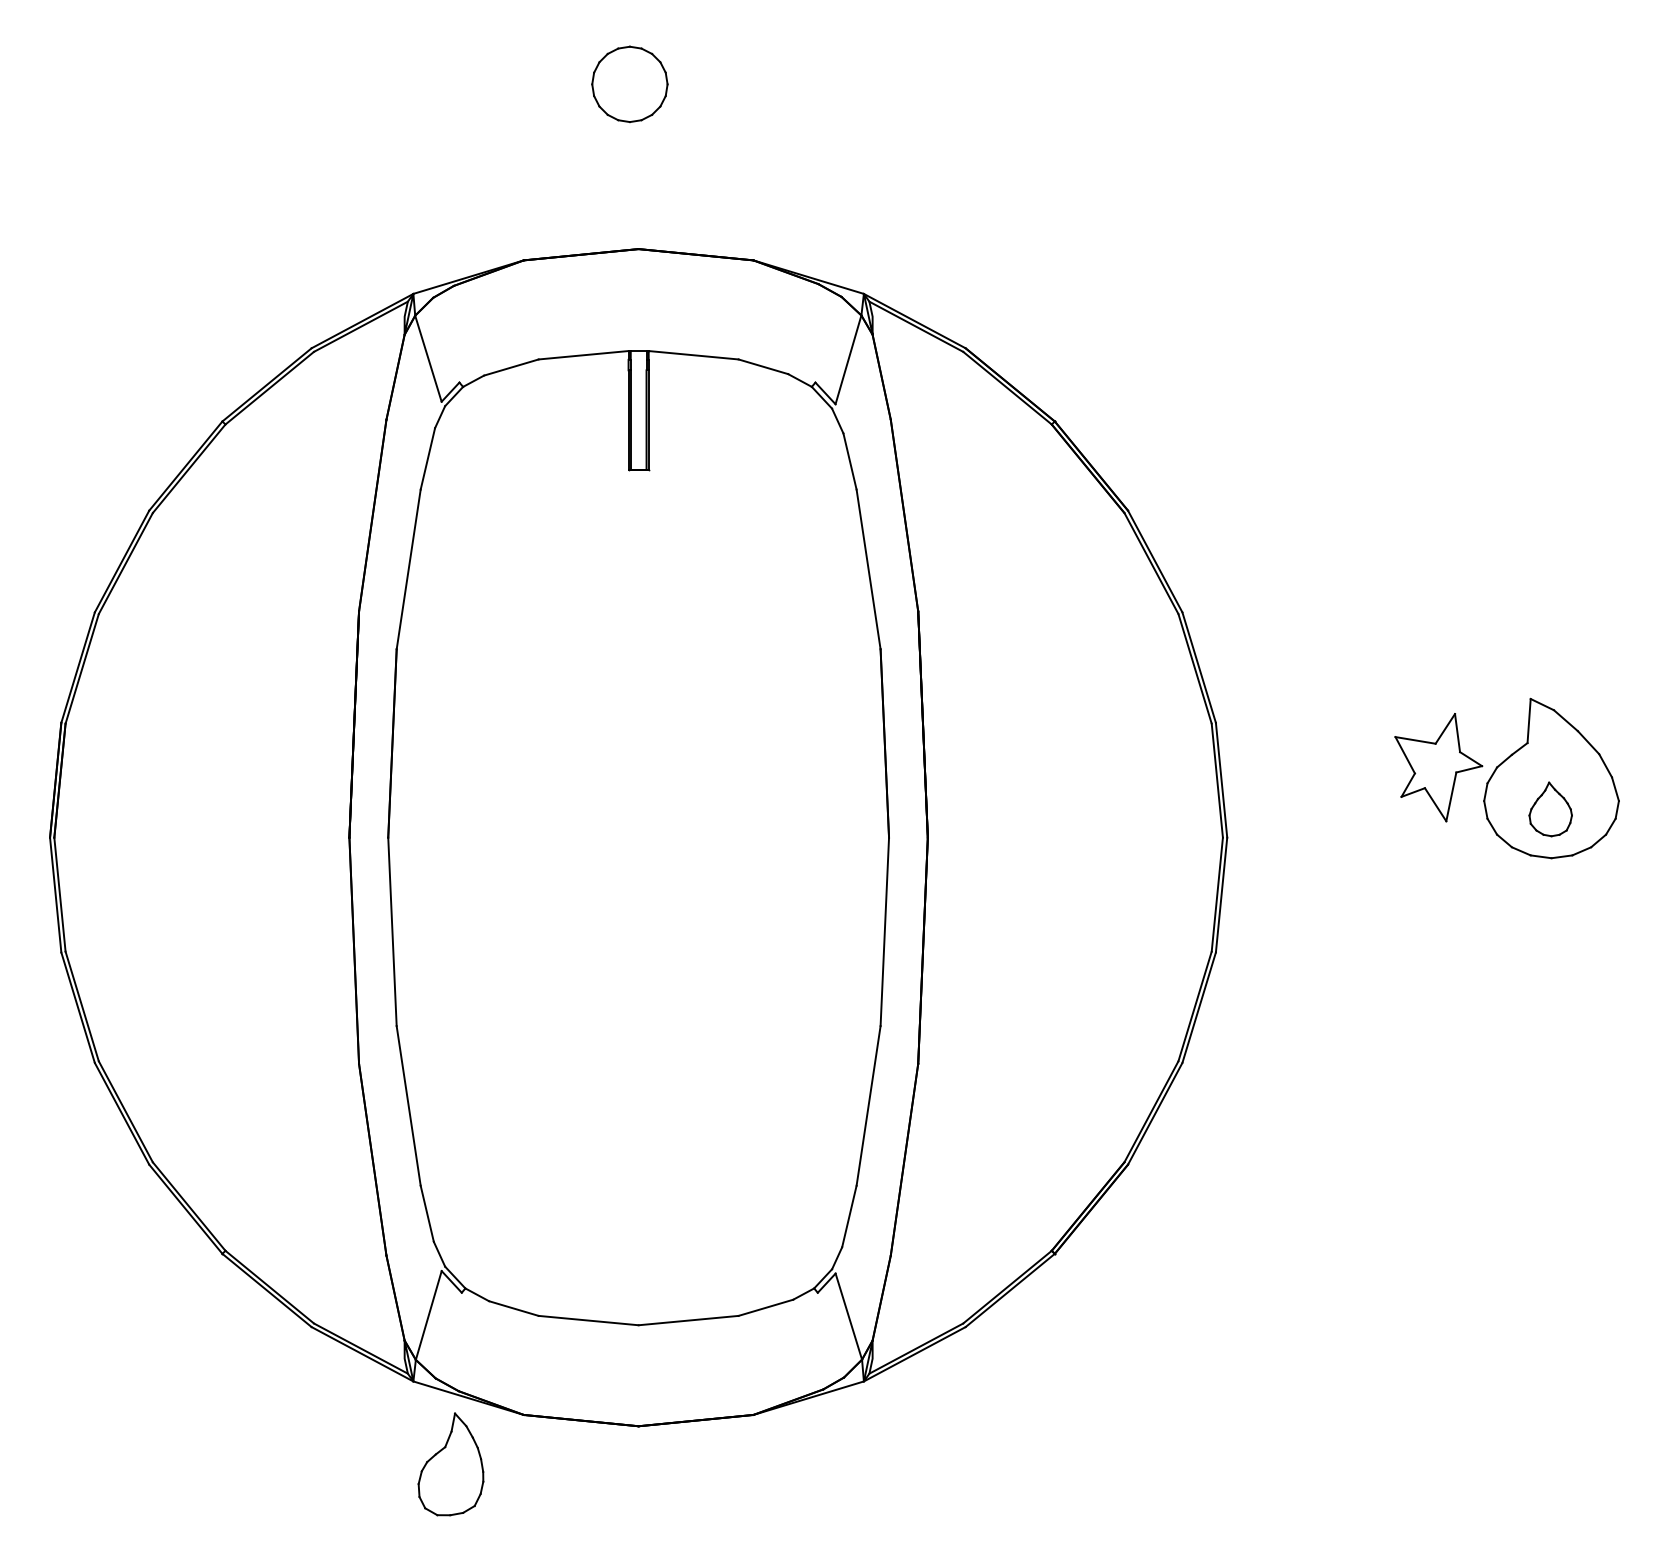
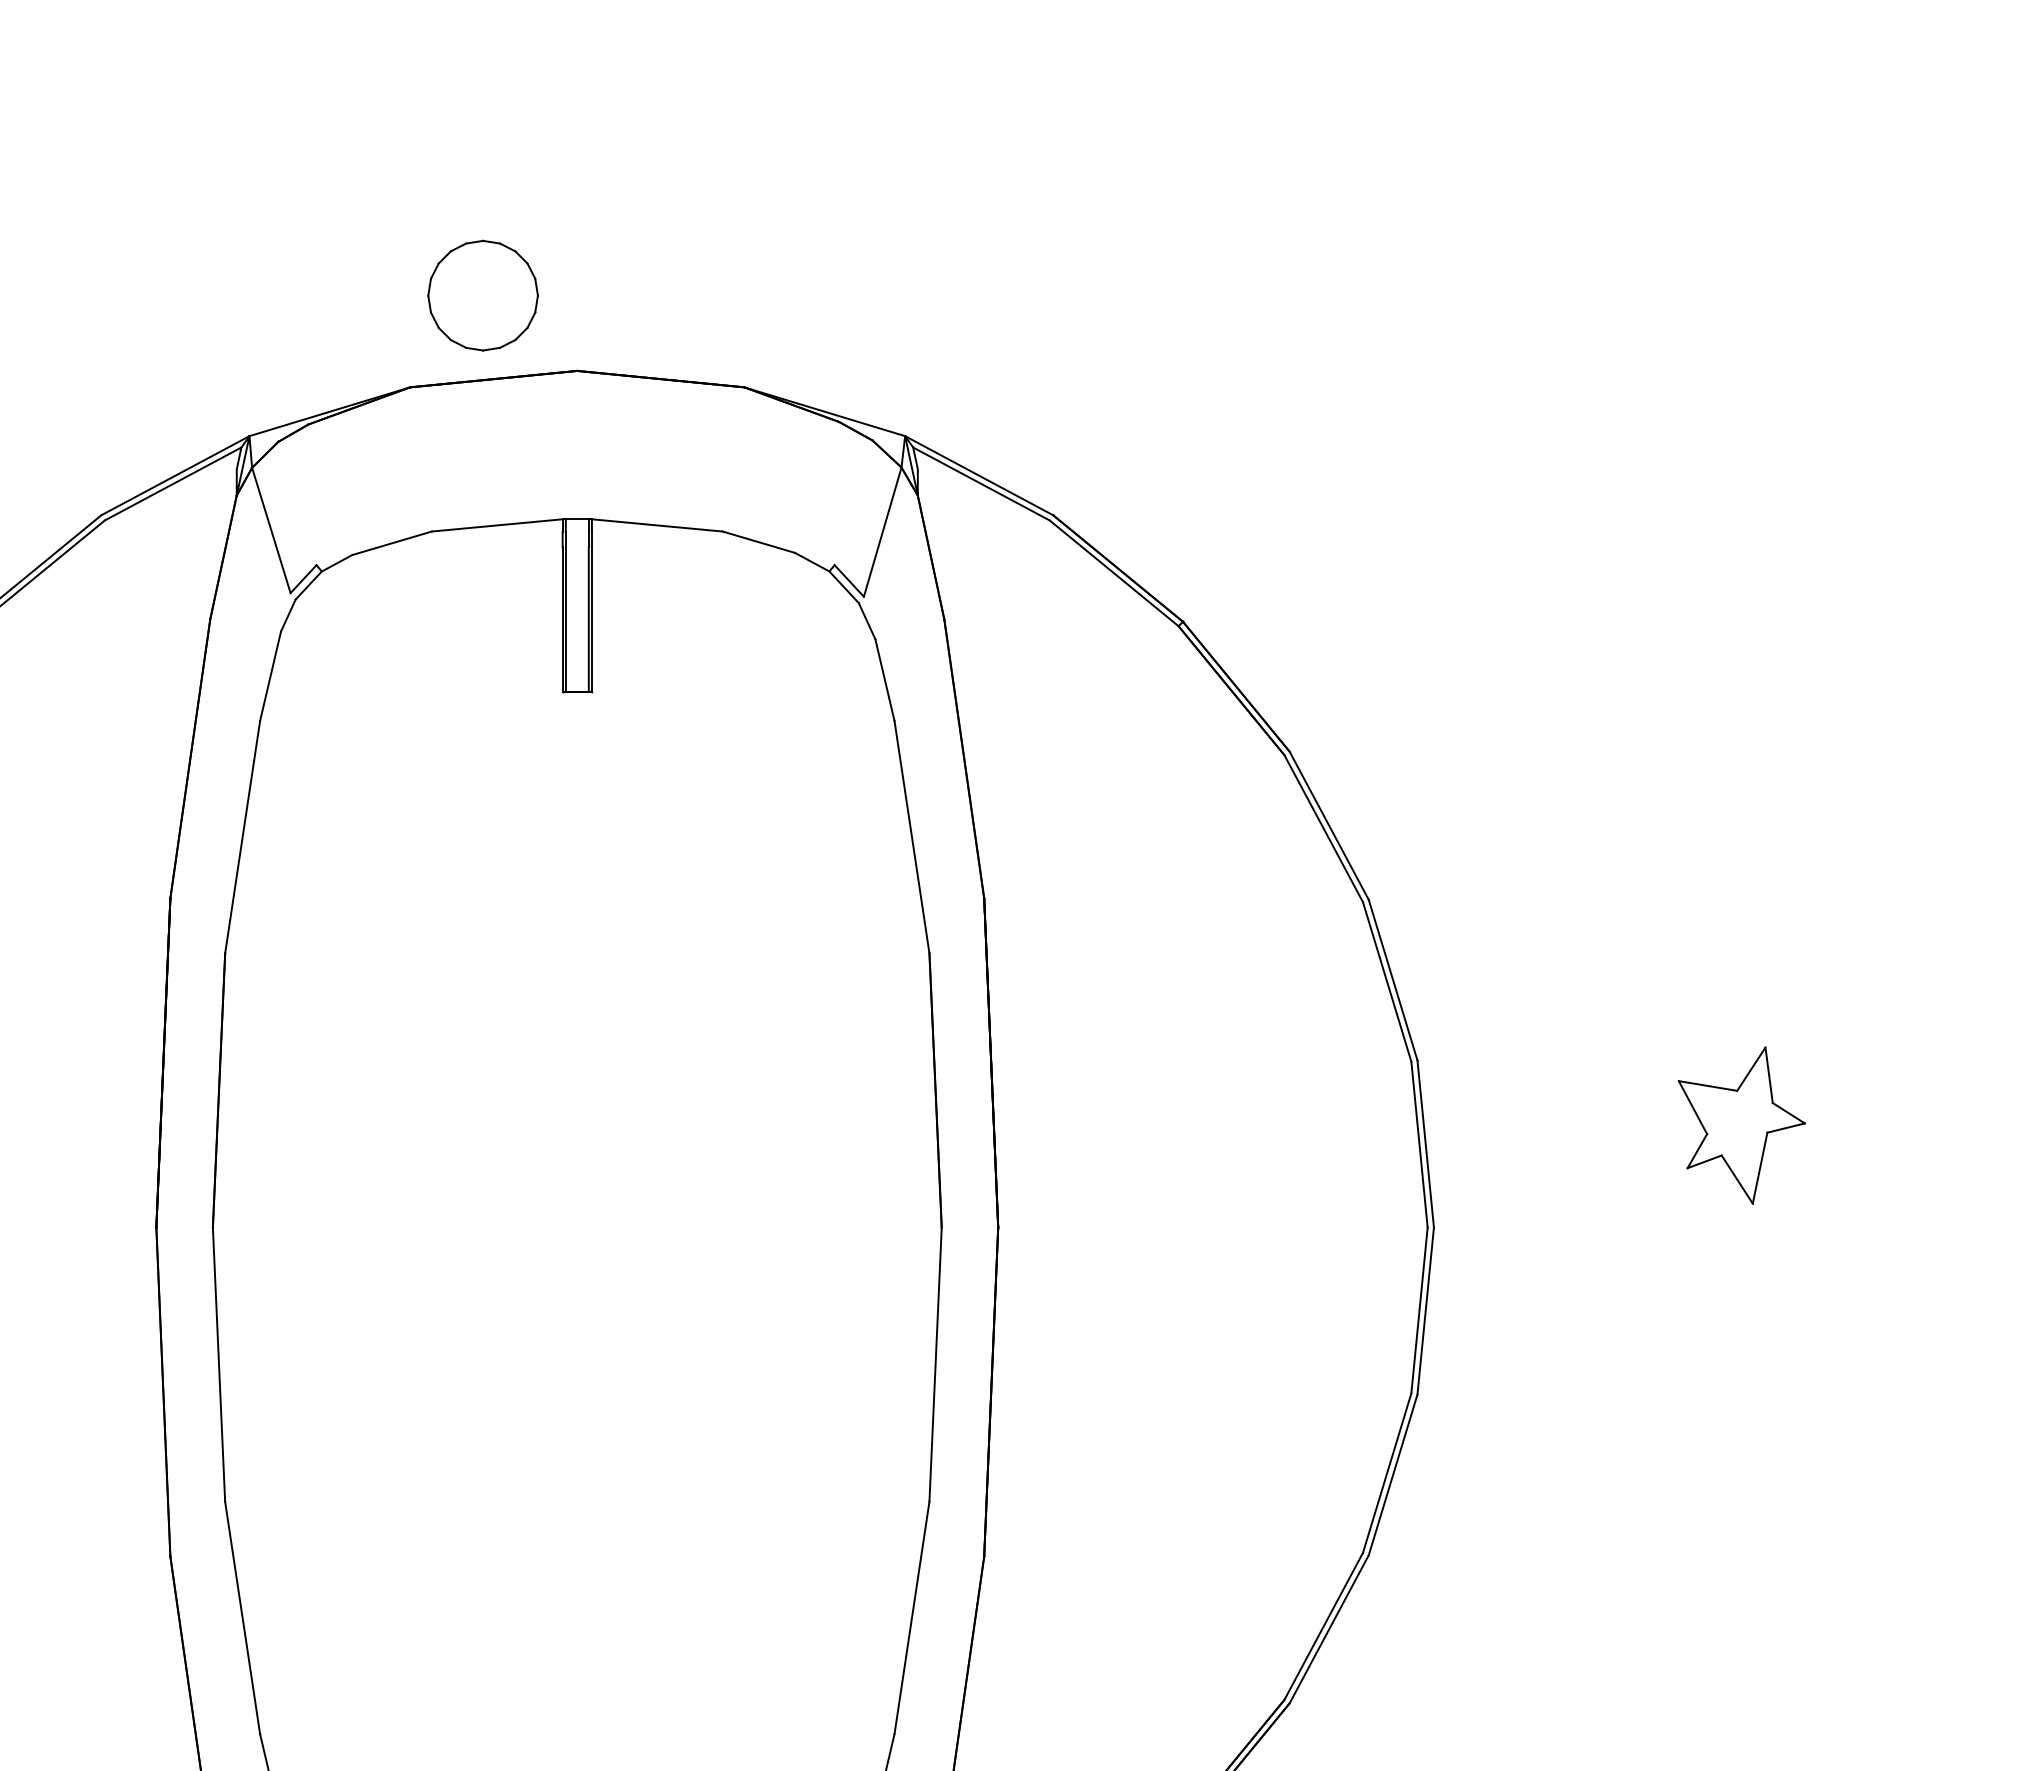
part: (629, 84) -> (482, 295), moved
part: (1551, 778) -> (1905, 1141), removed

